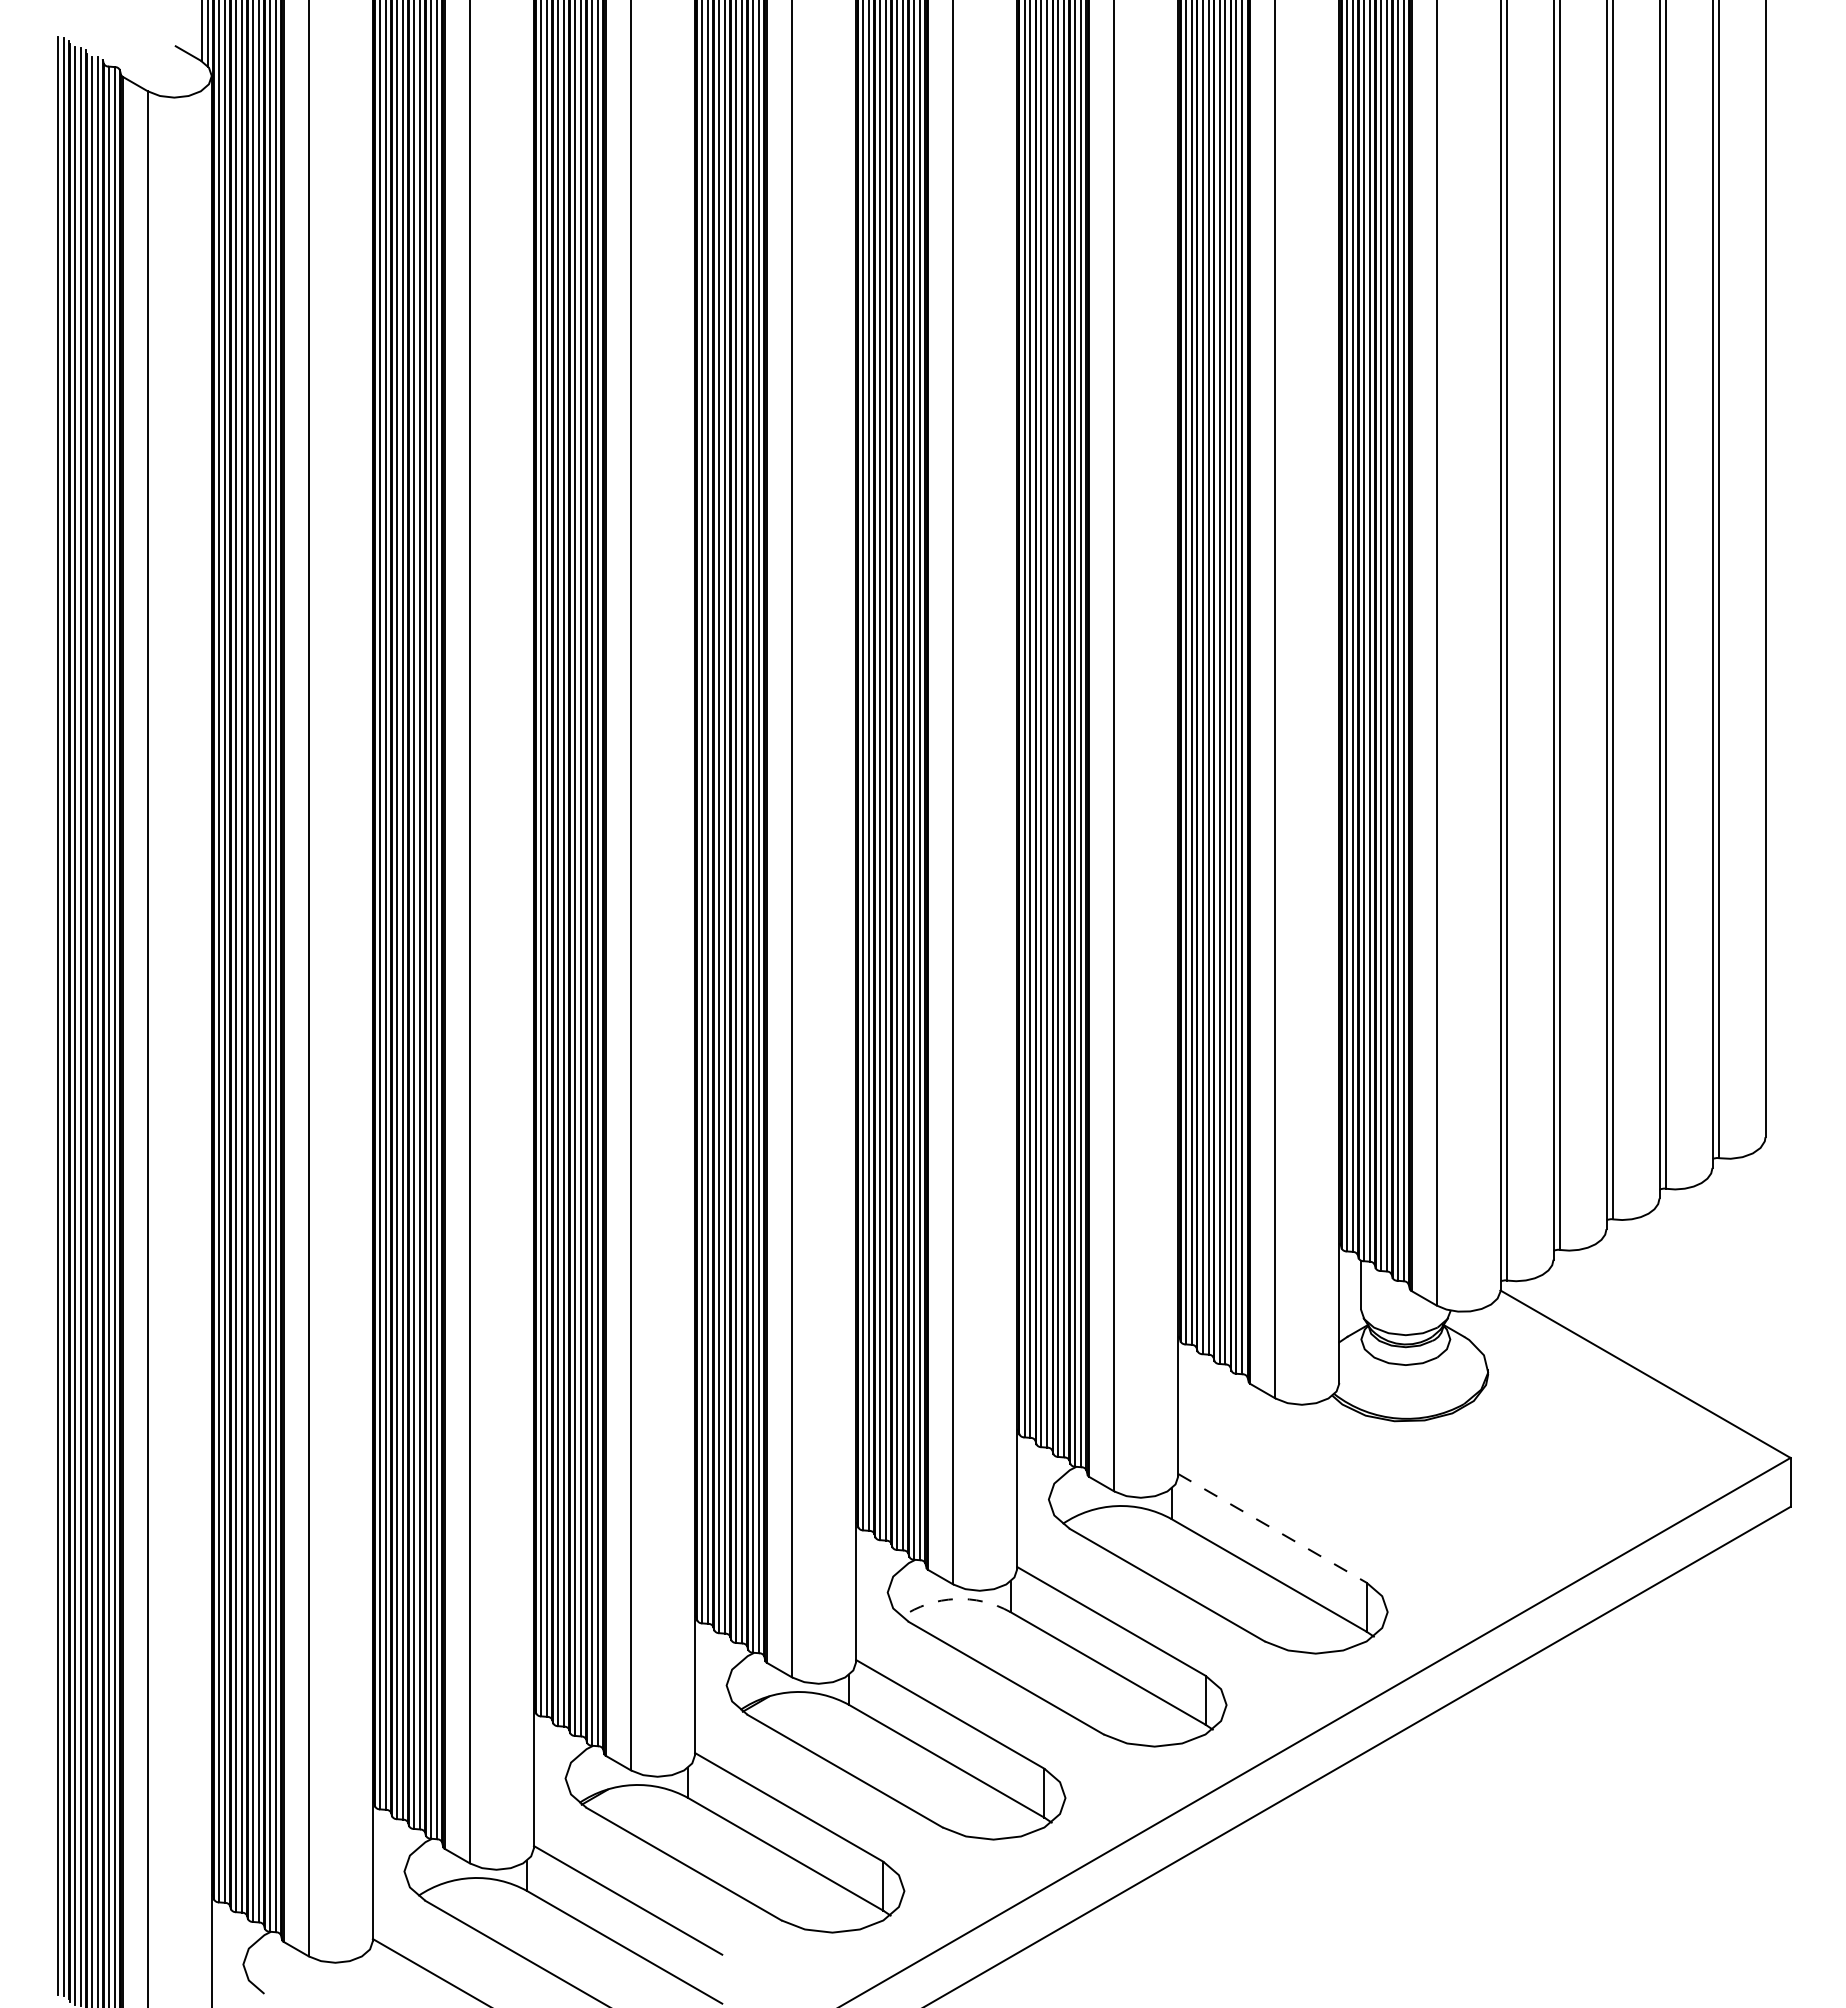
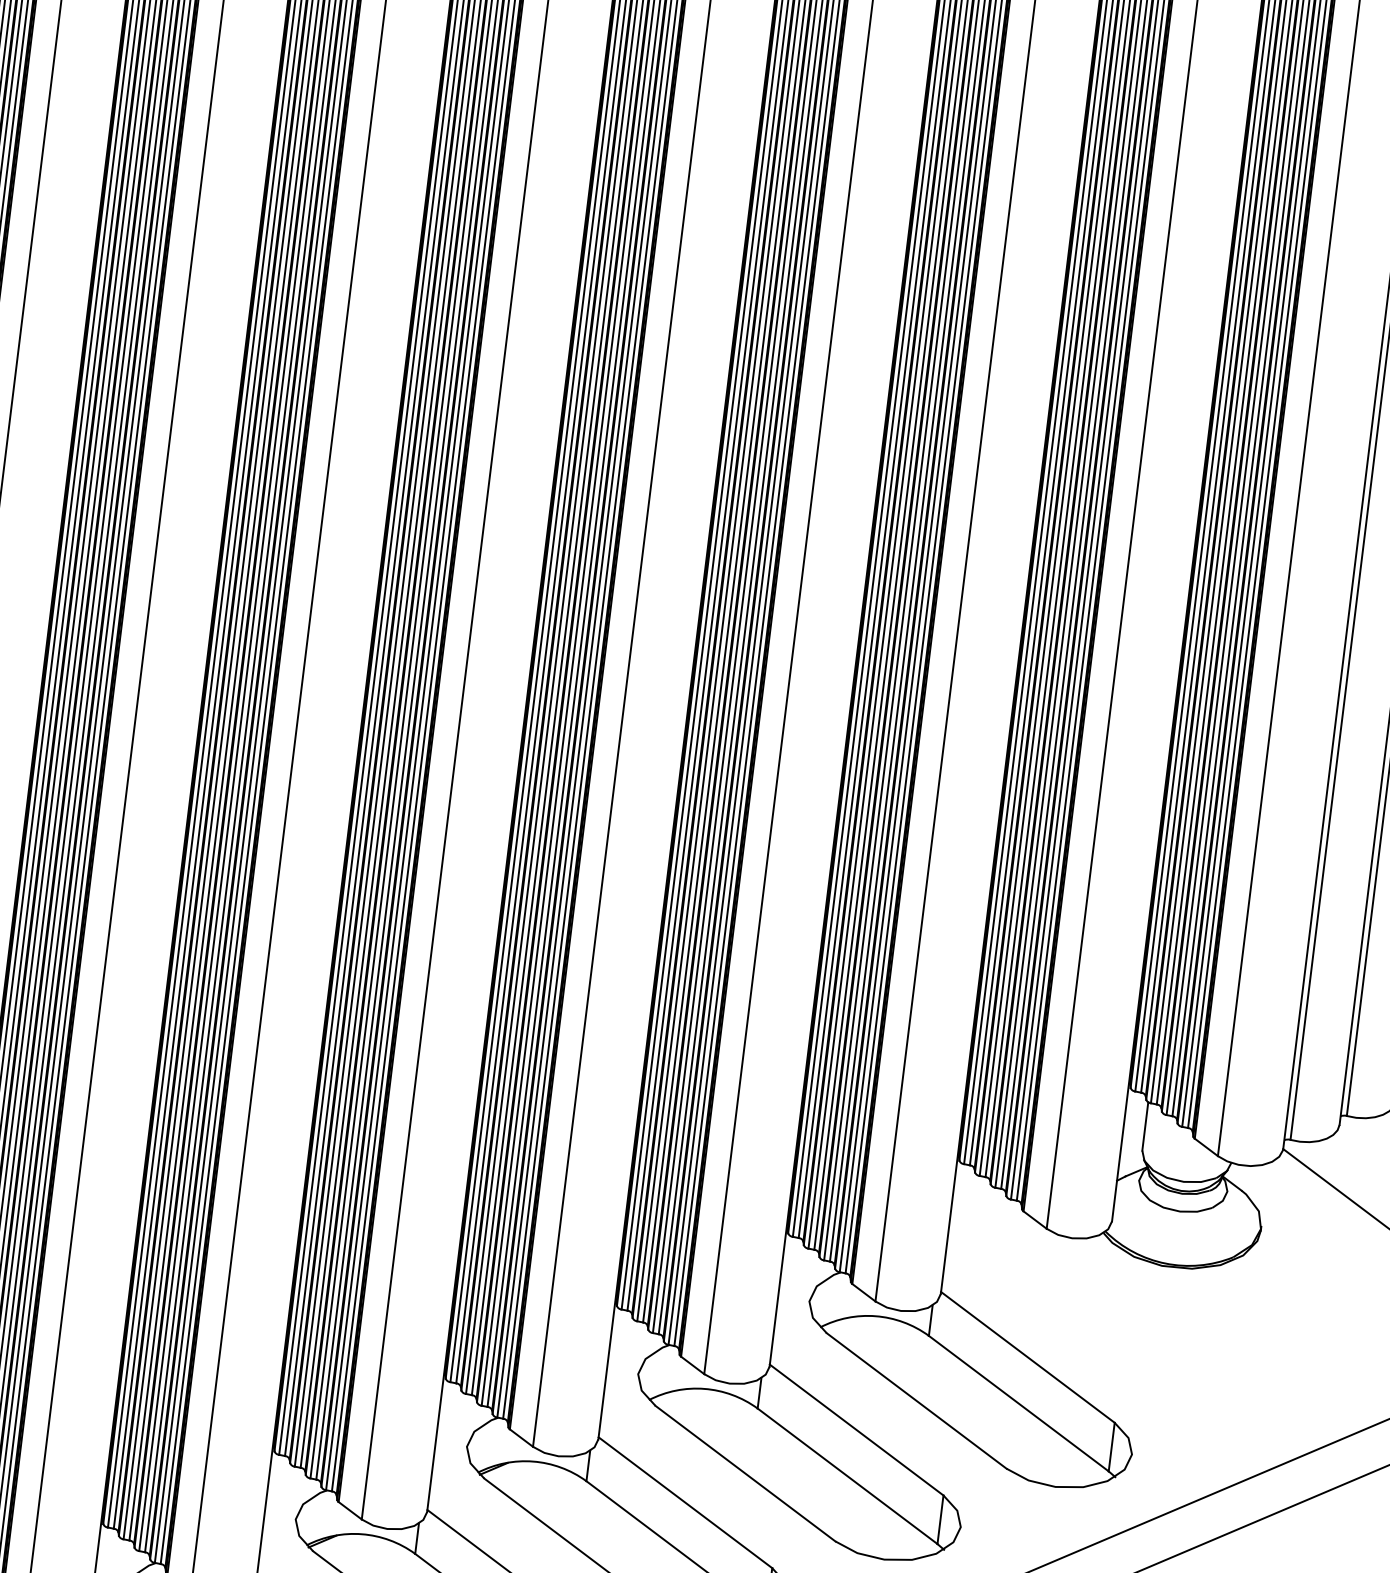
line: (1272, 1528) -> (1027, 1357), dashed -> solid
arc: (955, 1599) -> (704, 1389), dashed -> solid

